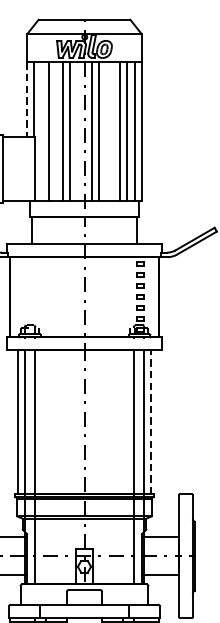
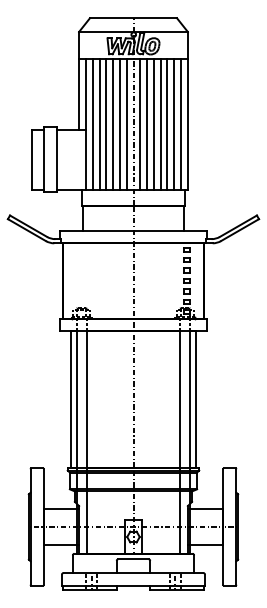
line: (27, 100) -> (79, 94), dashed -> solid
line: (41, 131) -> (92, 124), added
line: (56, 131) -> (106, 124), added
line: (77, 131) -> (126, 124), added
line: (105, 131) -> (153, 124), added
line: (112, 131) -> (160, 124), added
line: (150, 421) -> (196, 399), dashed -> solid

